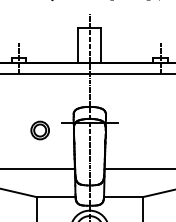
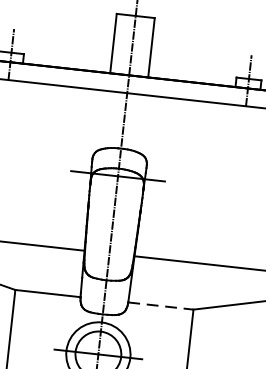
part: (39, 130) -> (32, 178), removed
line: (123, 197) -> (160, 306), solid -> dashed

